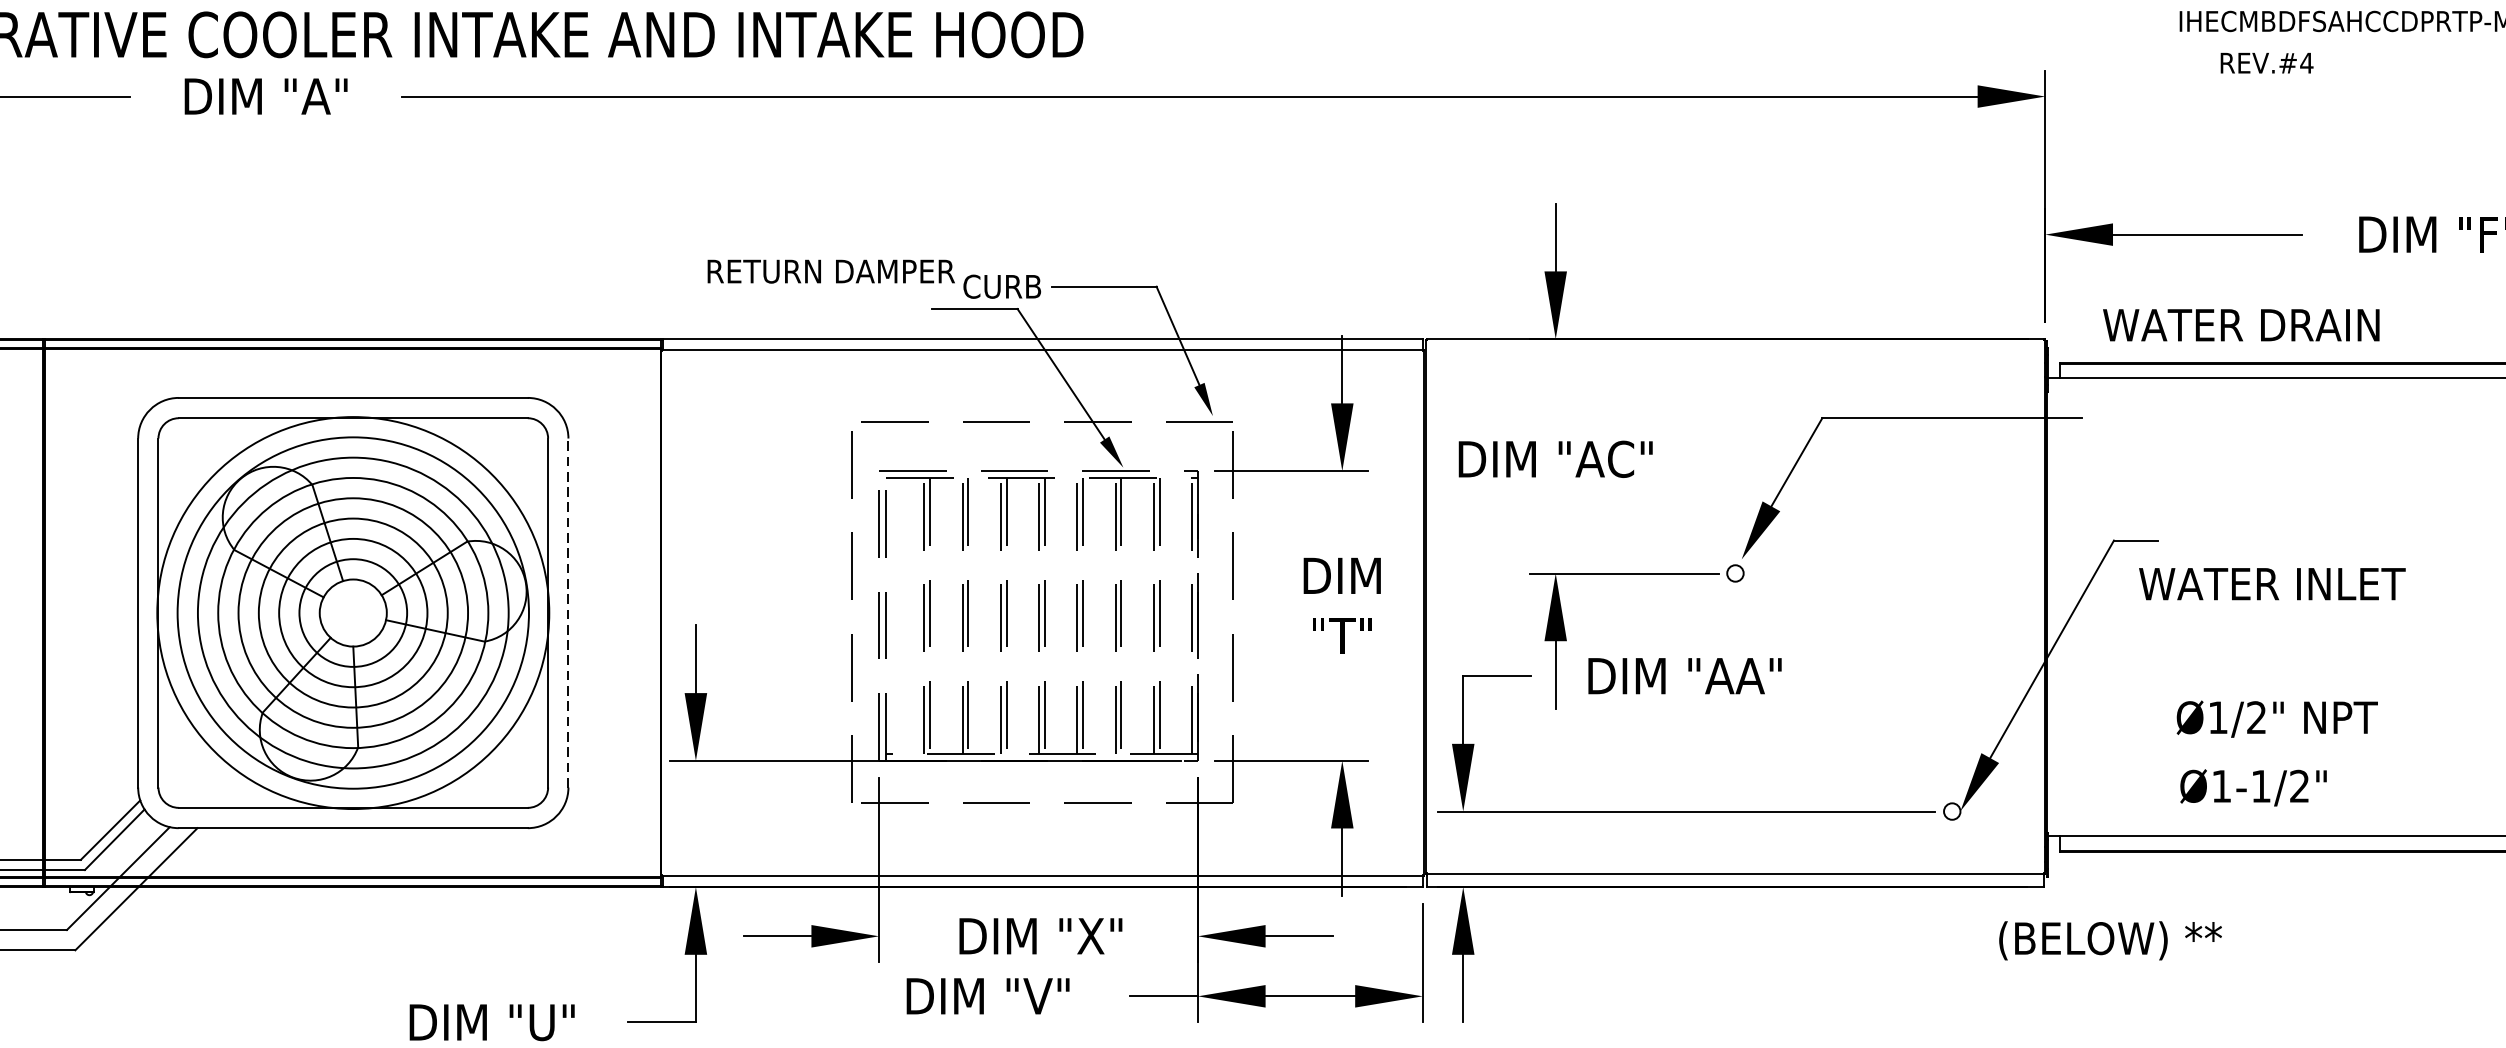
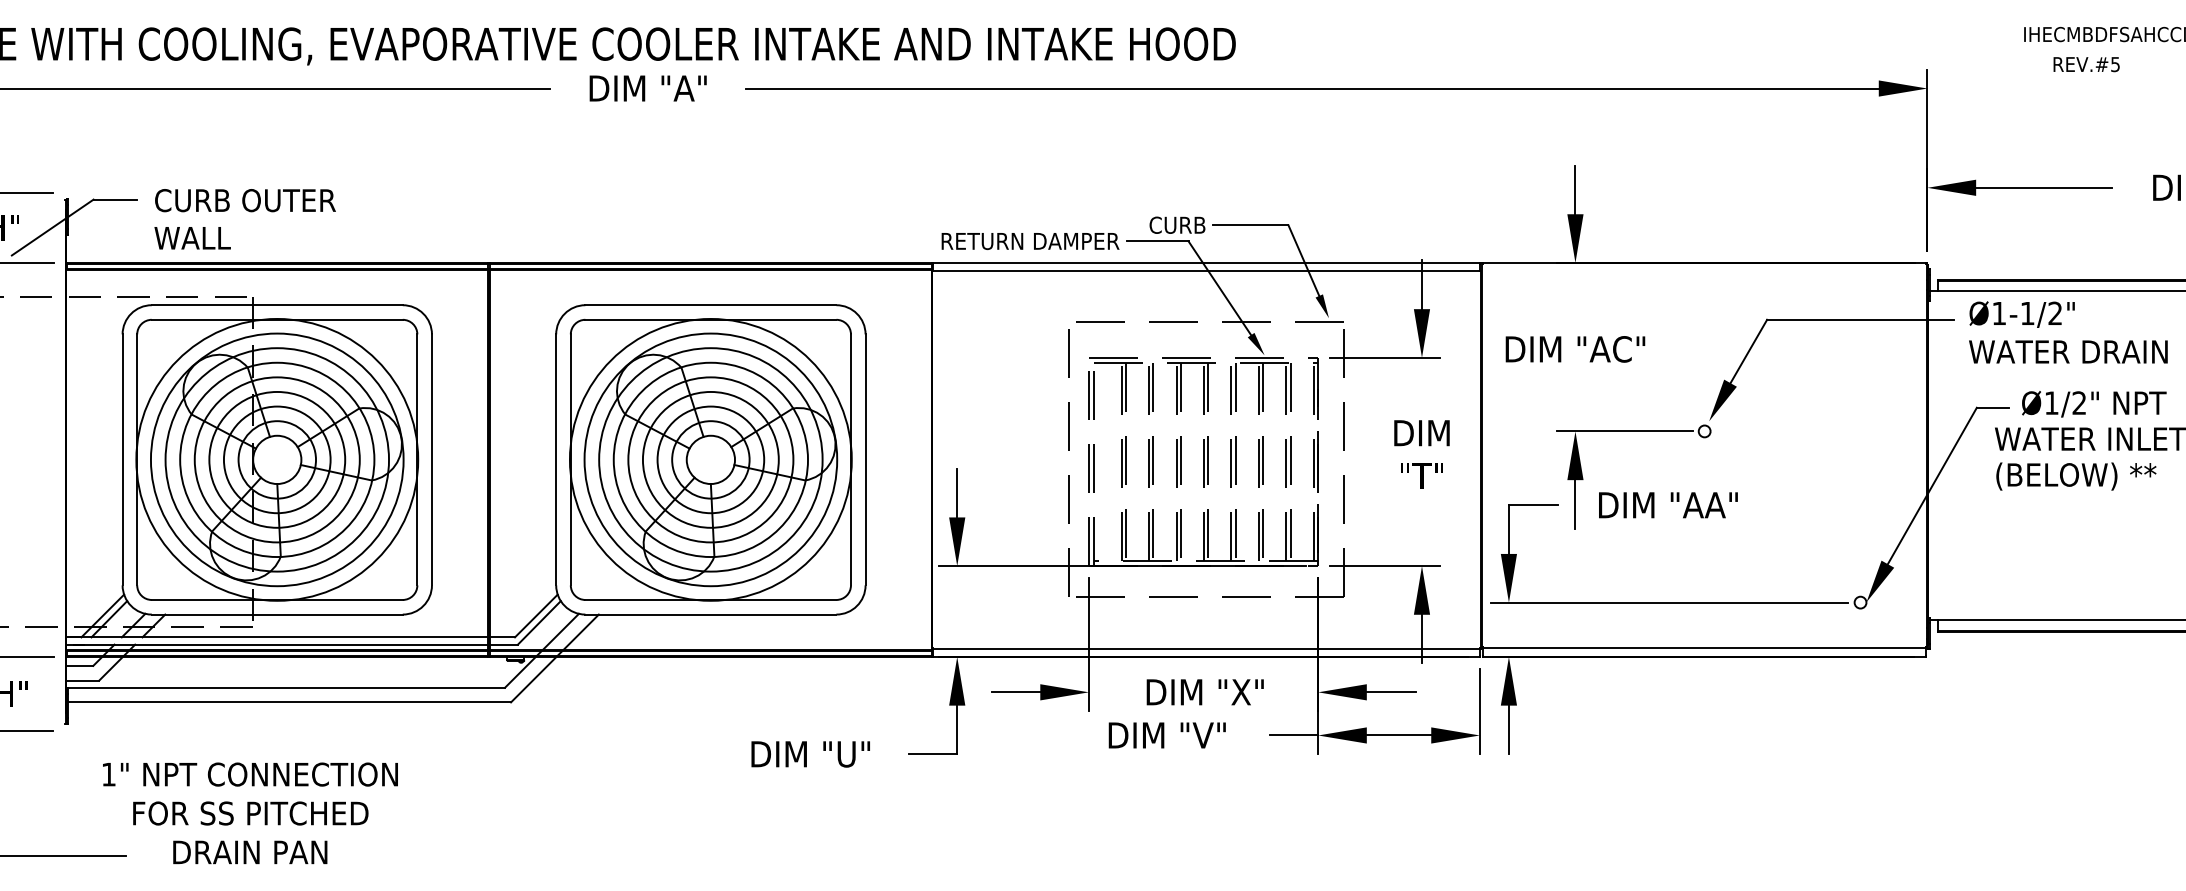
text: (2306, 63) -> (2115, 64), REV.#4 -> REV.#5
text: (831, 271) -> (1030, 241), moved
text: (2241, 324) -> (2068, 351), moved
line: (568, 612) -> (865, 459), dashed -> solid
text: (2277, 719) -> (2094, 404), moved
text: (2252, 787) -> (2021, 314), moved
text: (2110, 940) -> (2076, 476), moved

